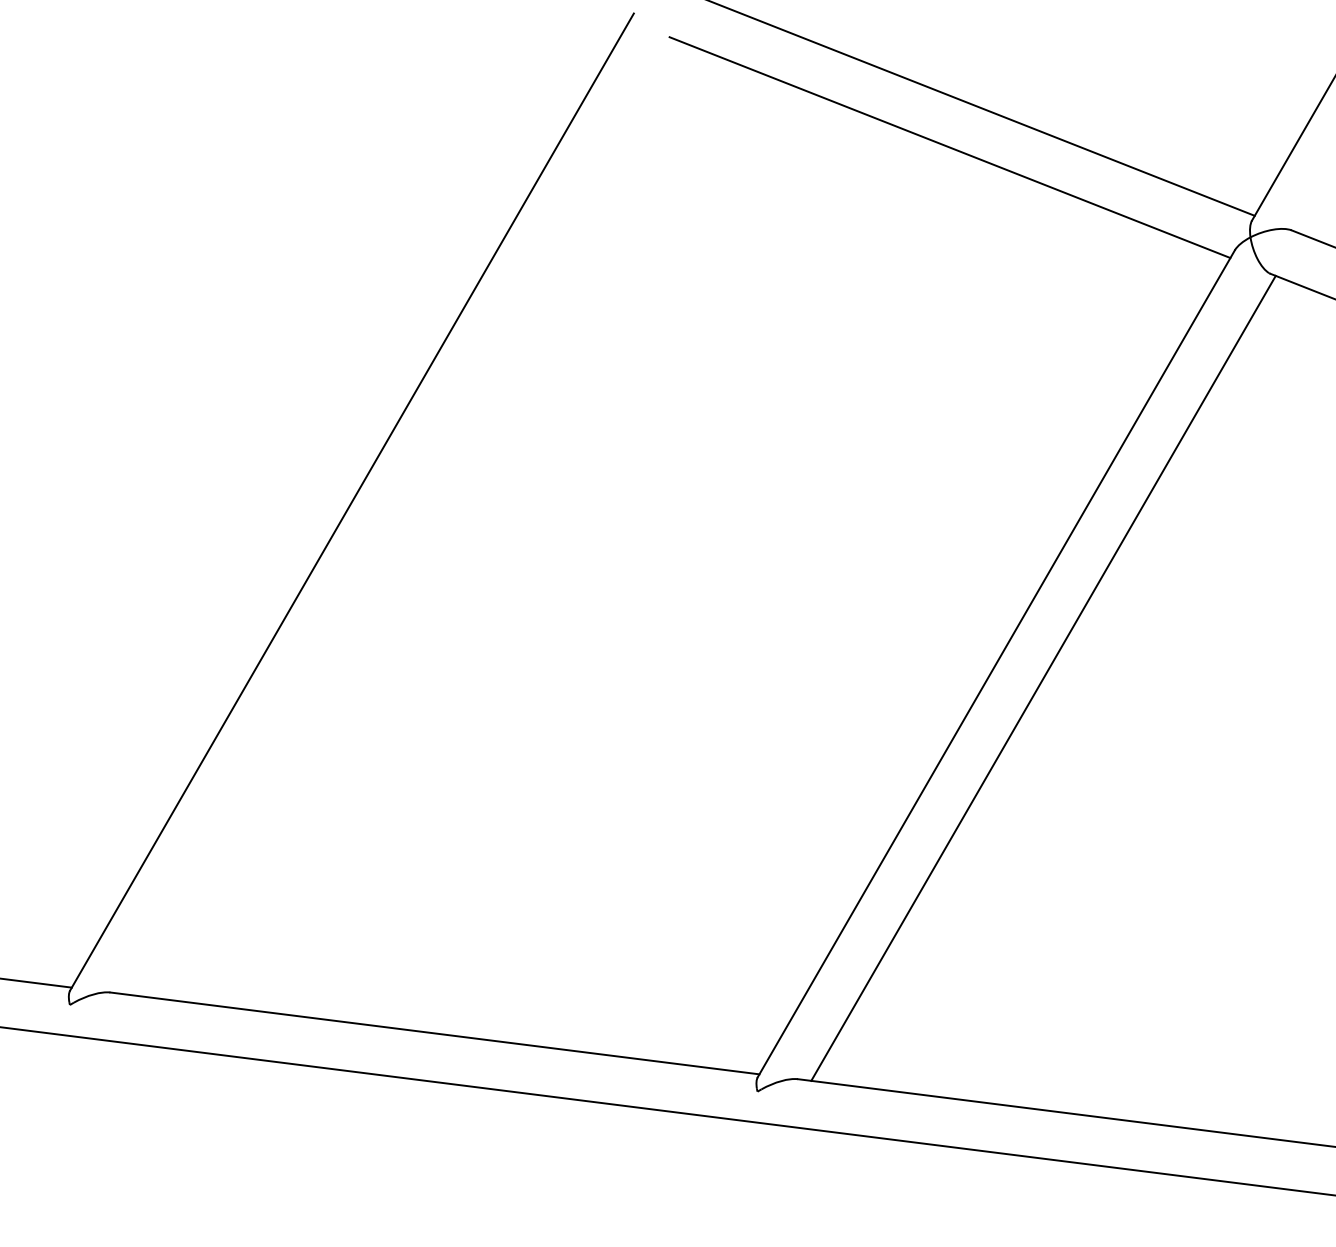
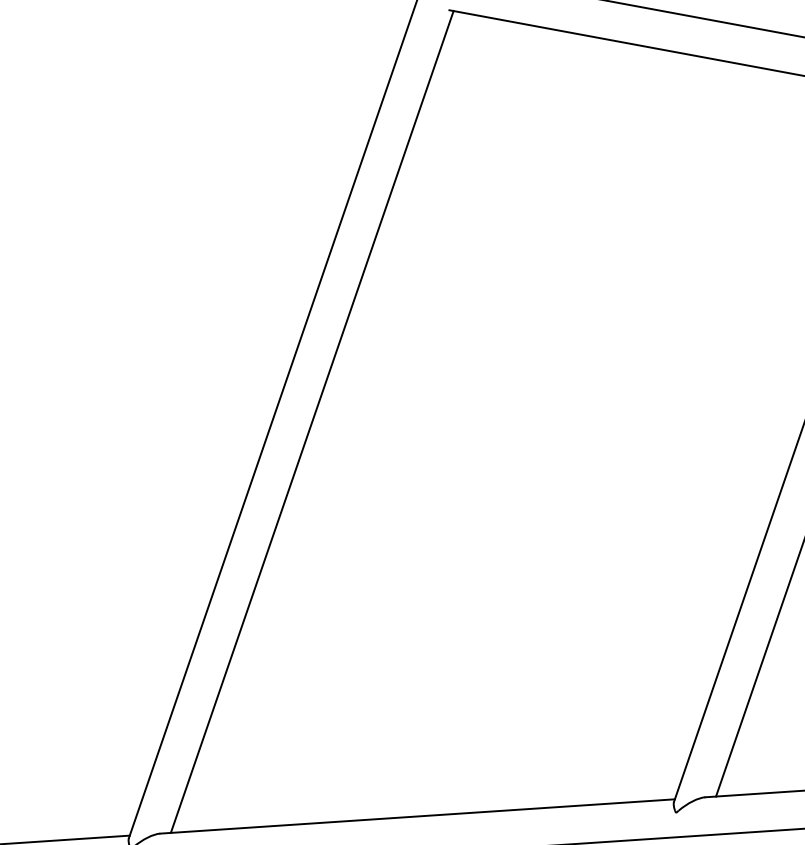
line: (398, 516) -> (311, 421), added

